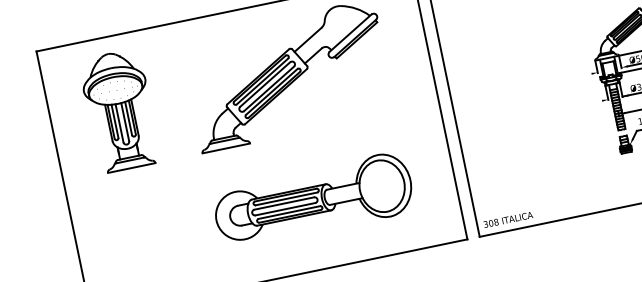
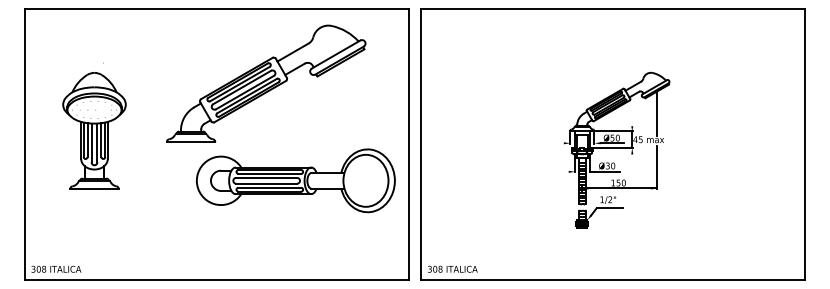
part: (119, 110) -> (94, 130), moved
part: (313, 200) -> (295, 180), moved

